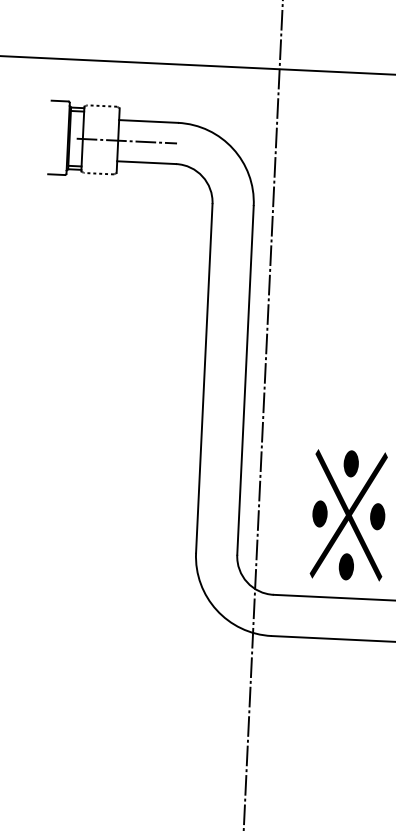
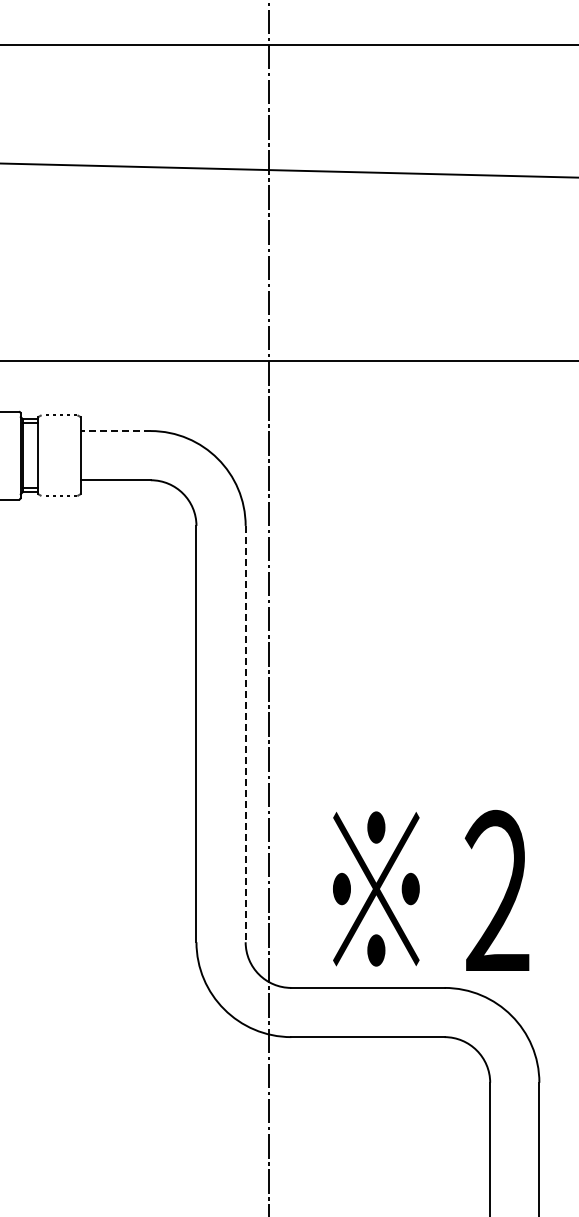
line: (148, 121) -> (115, 431), solid -> dashed
line: (126, 140) -> (90, 455), removed
line: (245, 380) -> (245, 734), solid -> dashed

